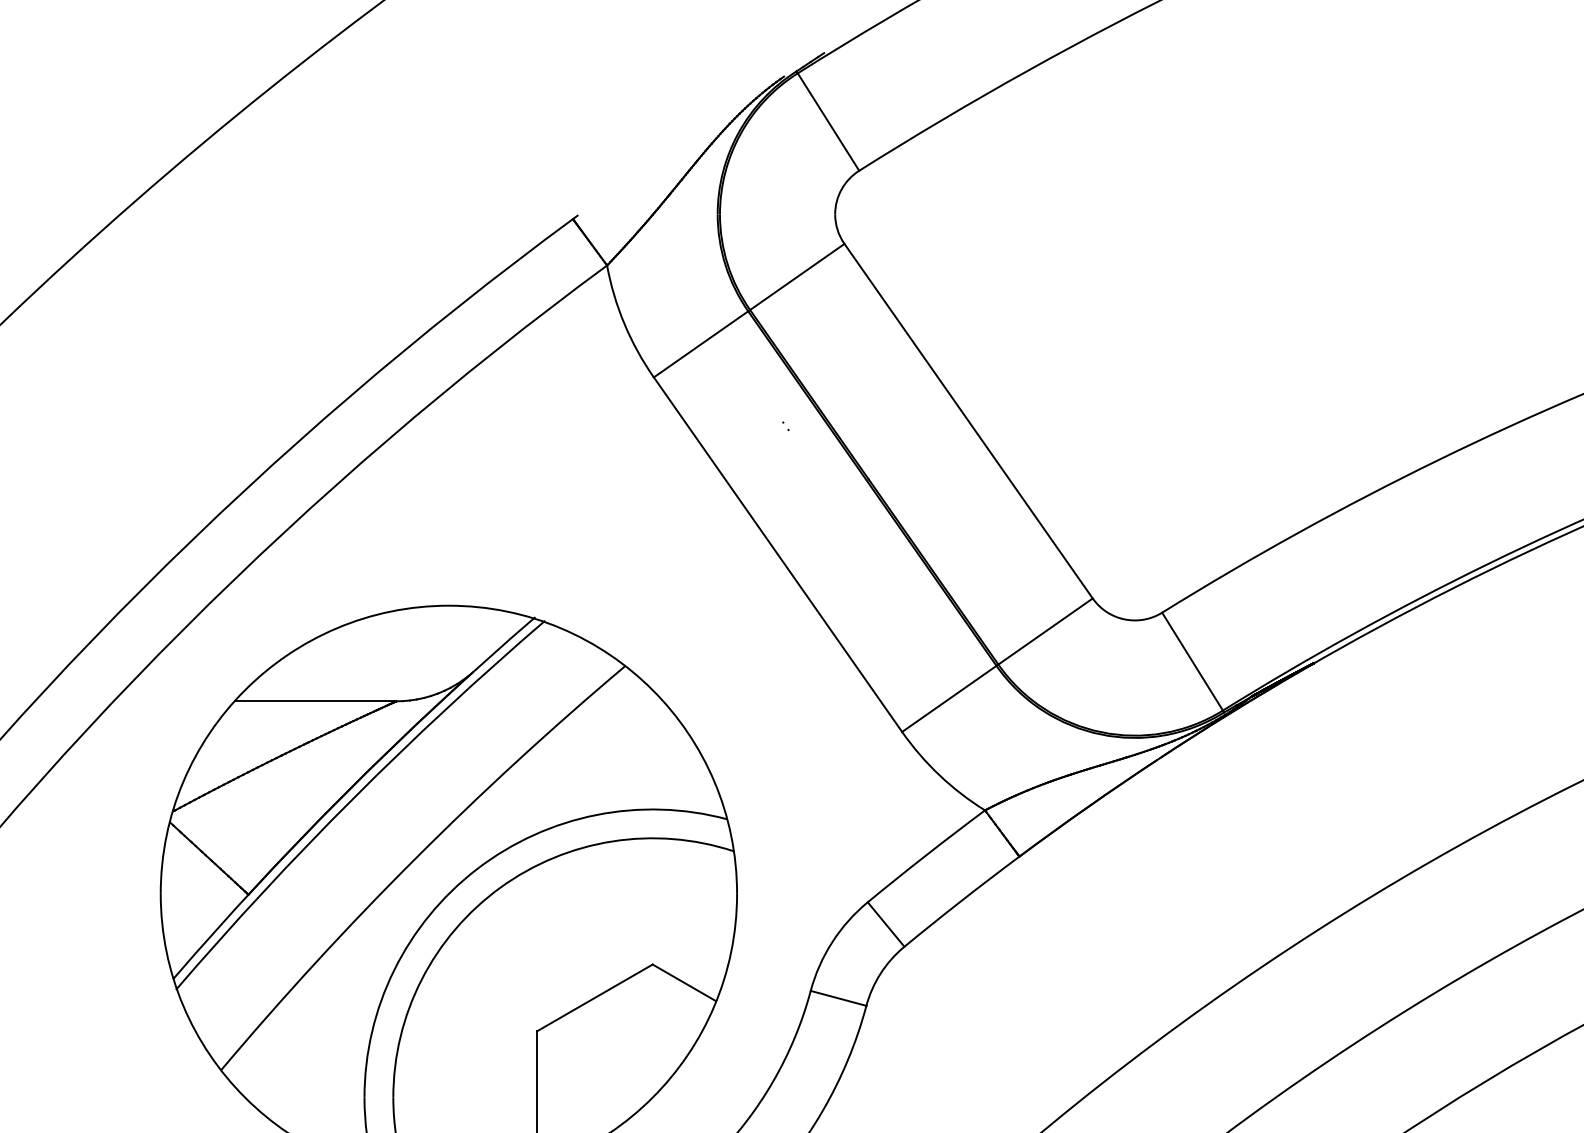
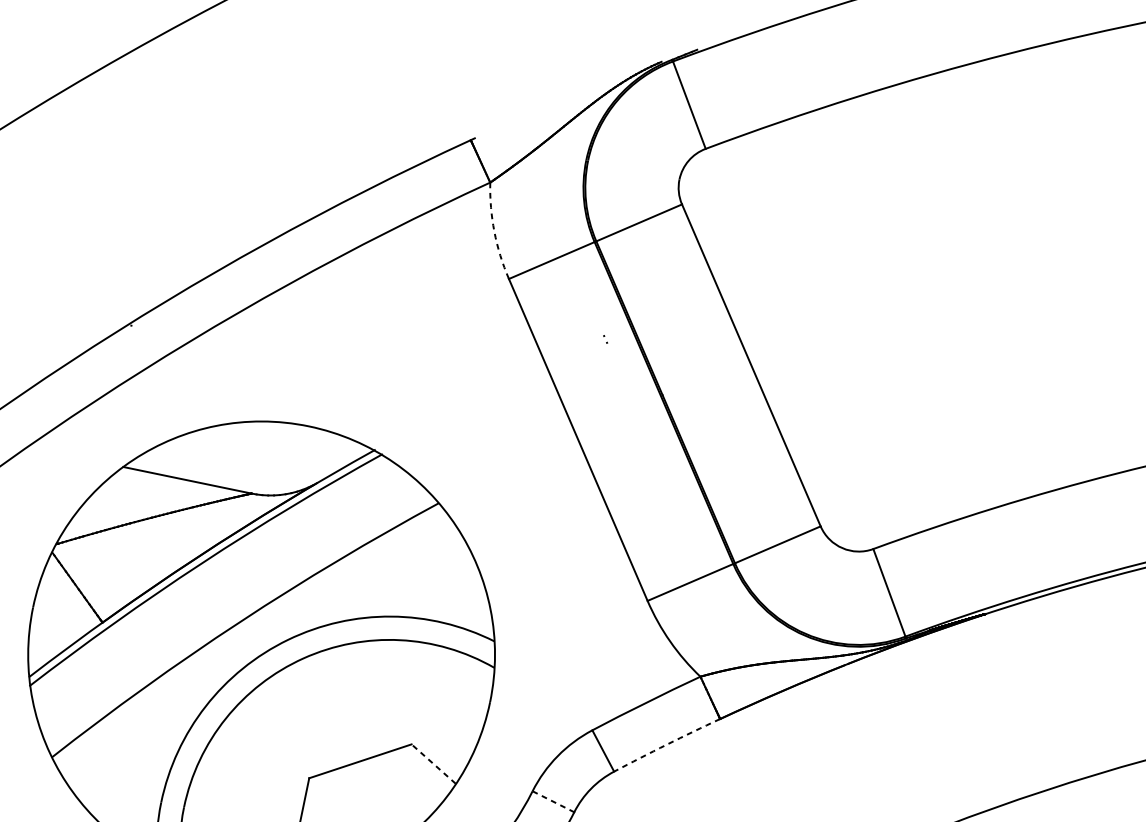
arc: (624, 323) -> (494, 231), solid -> dashed
arc: (961, 900) -> (666, 744), solid -> dashed
line: (684, 982) -> (433, 763), solid -> dashed
line: (838, 998) -> (553, 801), solid -> dashed

